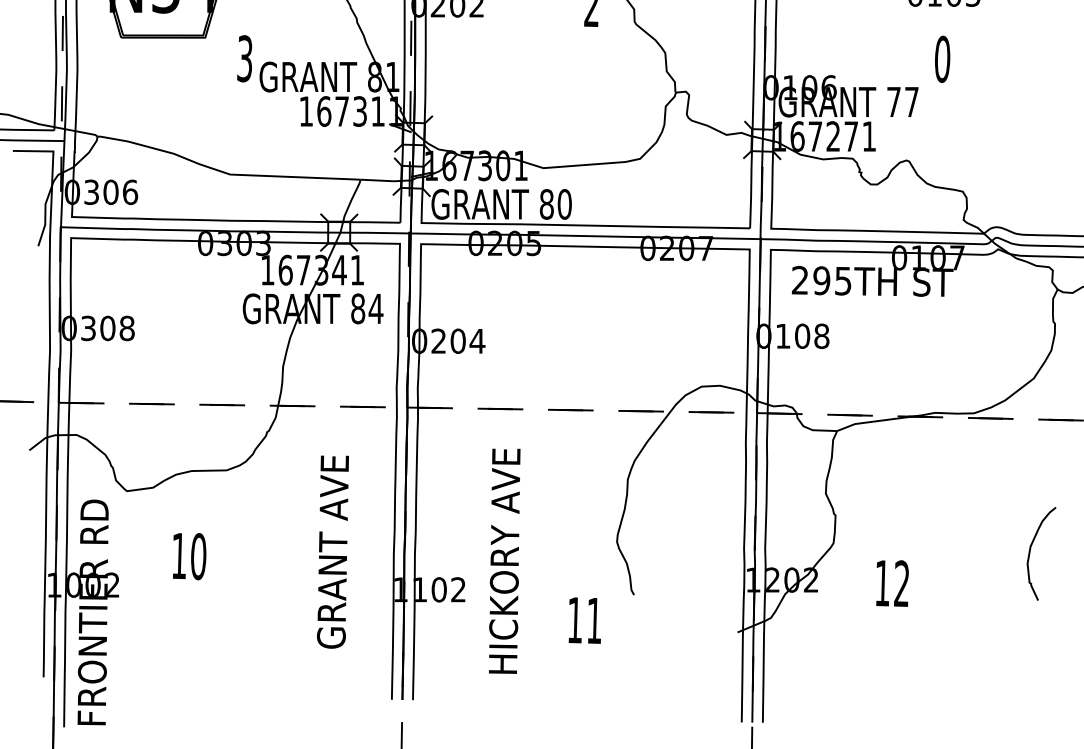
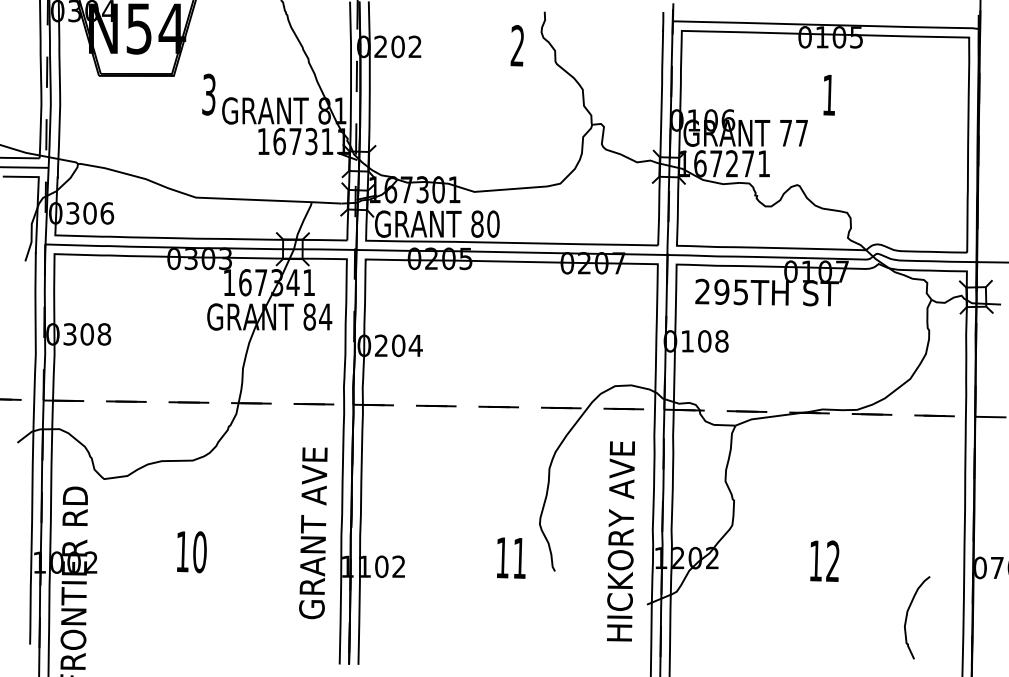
text: (942, 59) -> (829, 95), 0 -> 1
text: (333, 552) -> (313, 533), moved
curve: (1030, 553) -> (907, 617), moved
text: (189, 556) -> (191, 552), moved
text: (504, 561) -> (620, 541), moved
text: (892, 582) -> (824, 560), moved
text: (585, 619) -> (511, 557), moved

